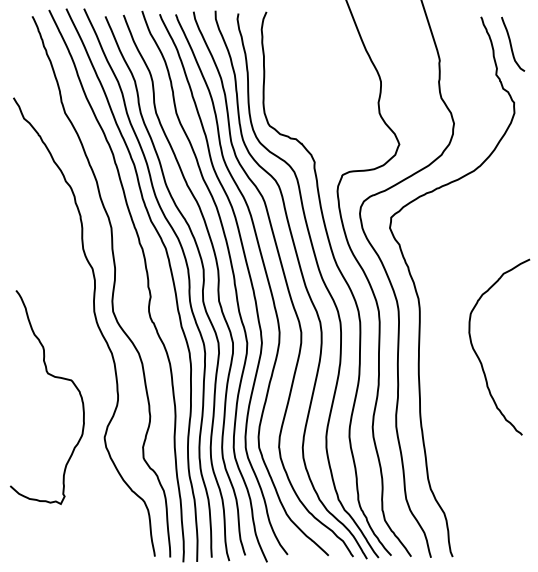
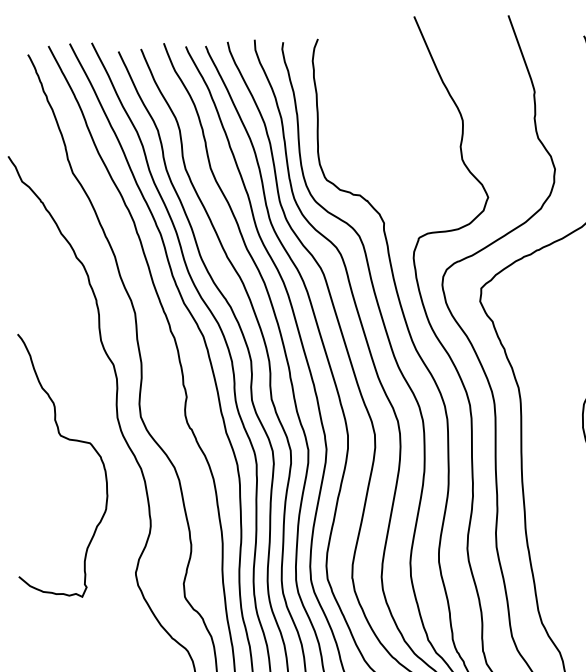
curve: (53, 377) -> (67, 440), moved

